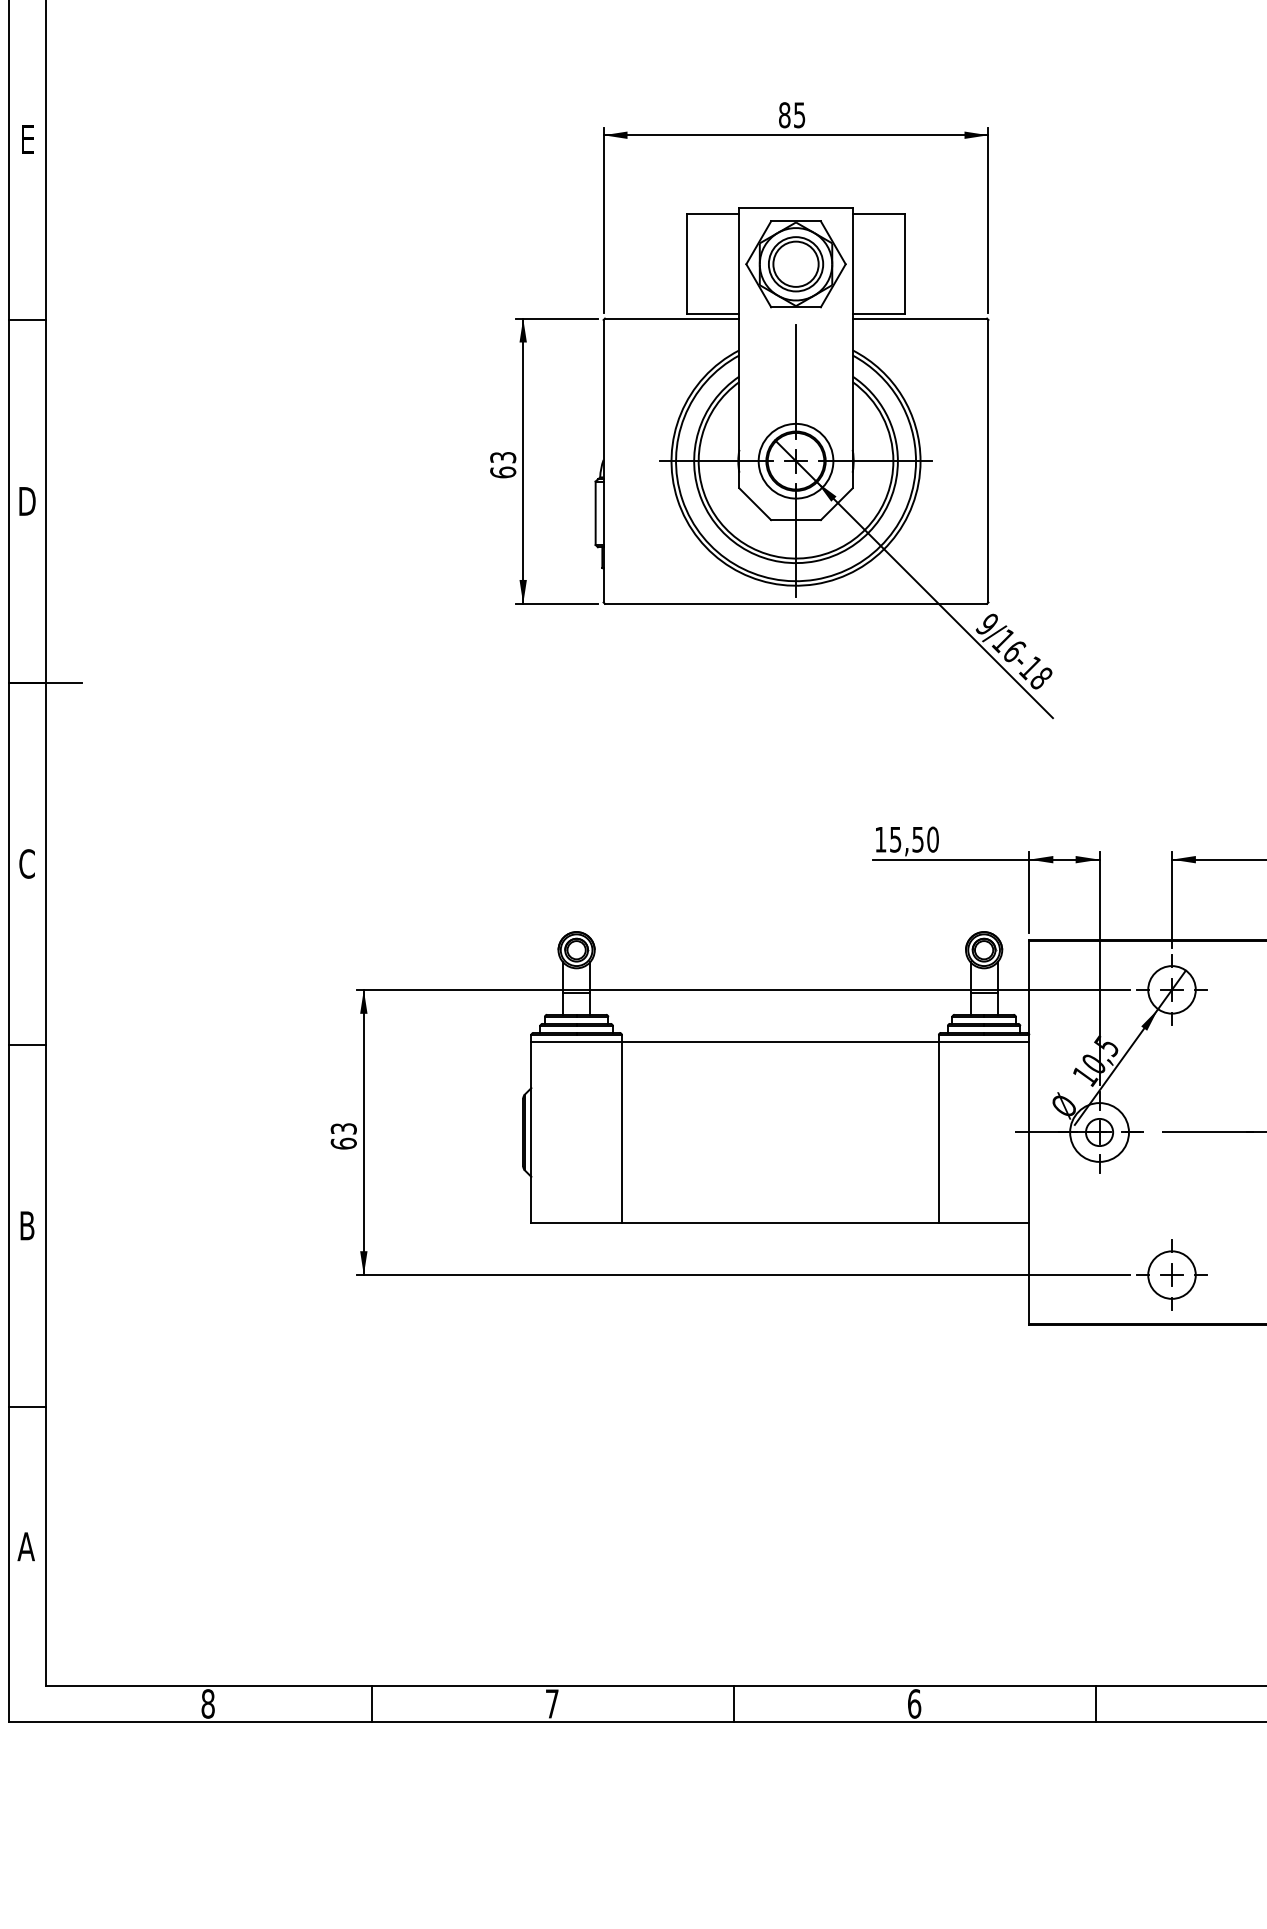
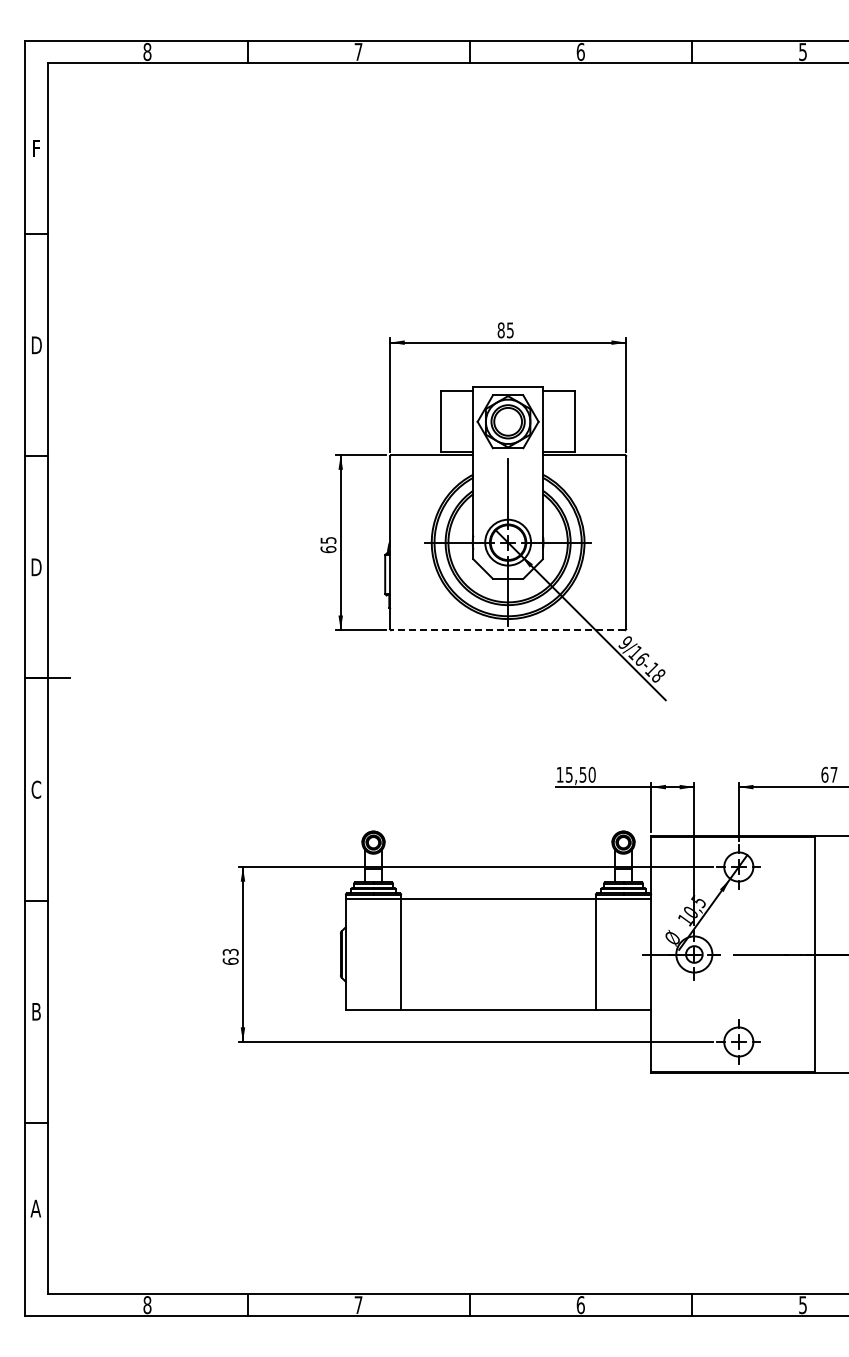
text: (27, 139) -> (36, 345), E -> D
text: (501, 457) -> (327, 540), 63 -> 65
line: (794, 604) -> (507, 630), solid -> dashed

